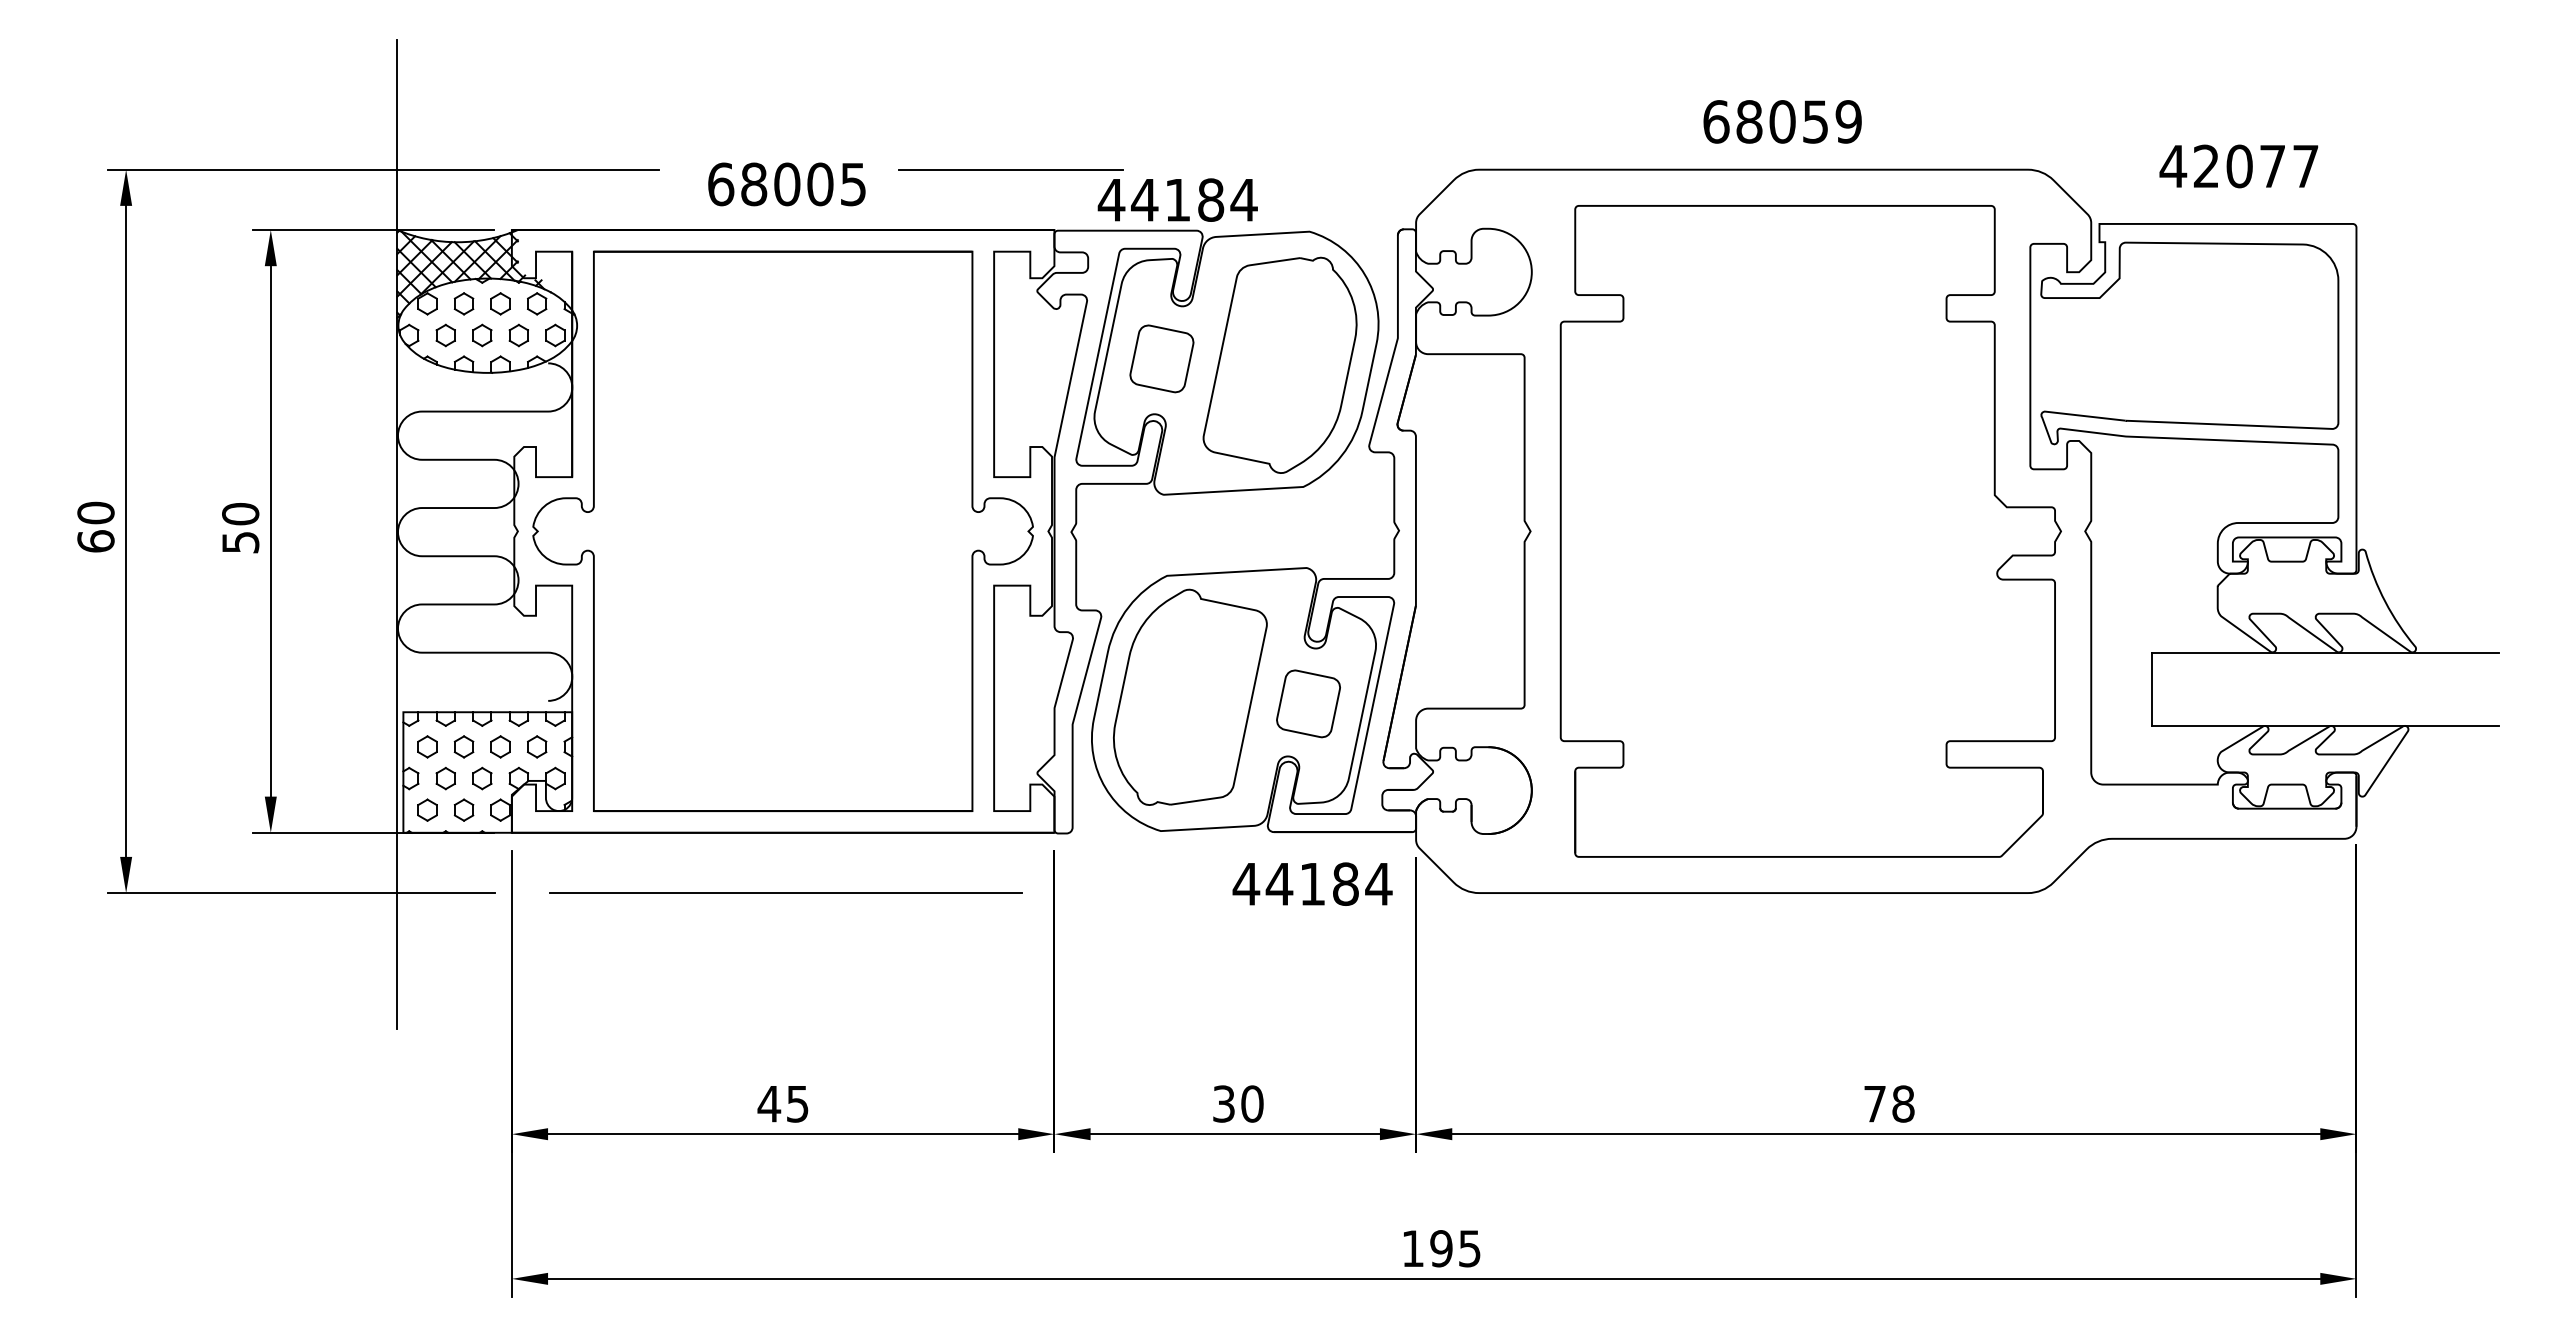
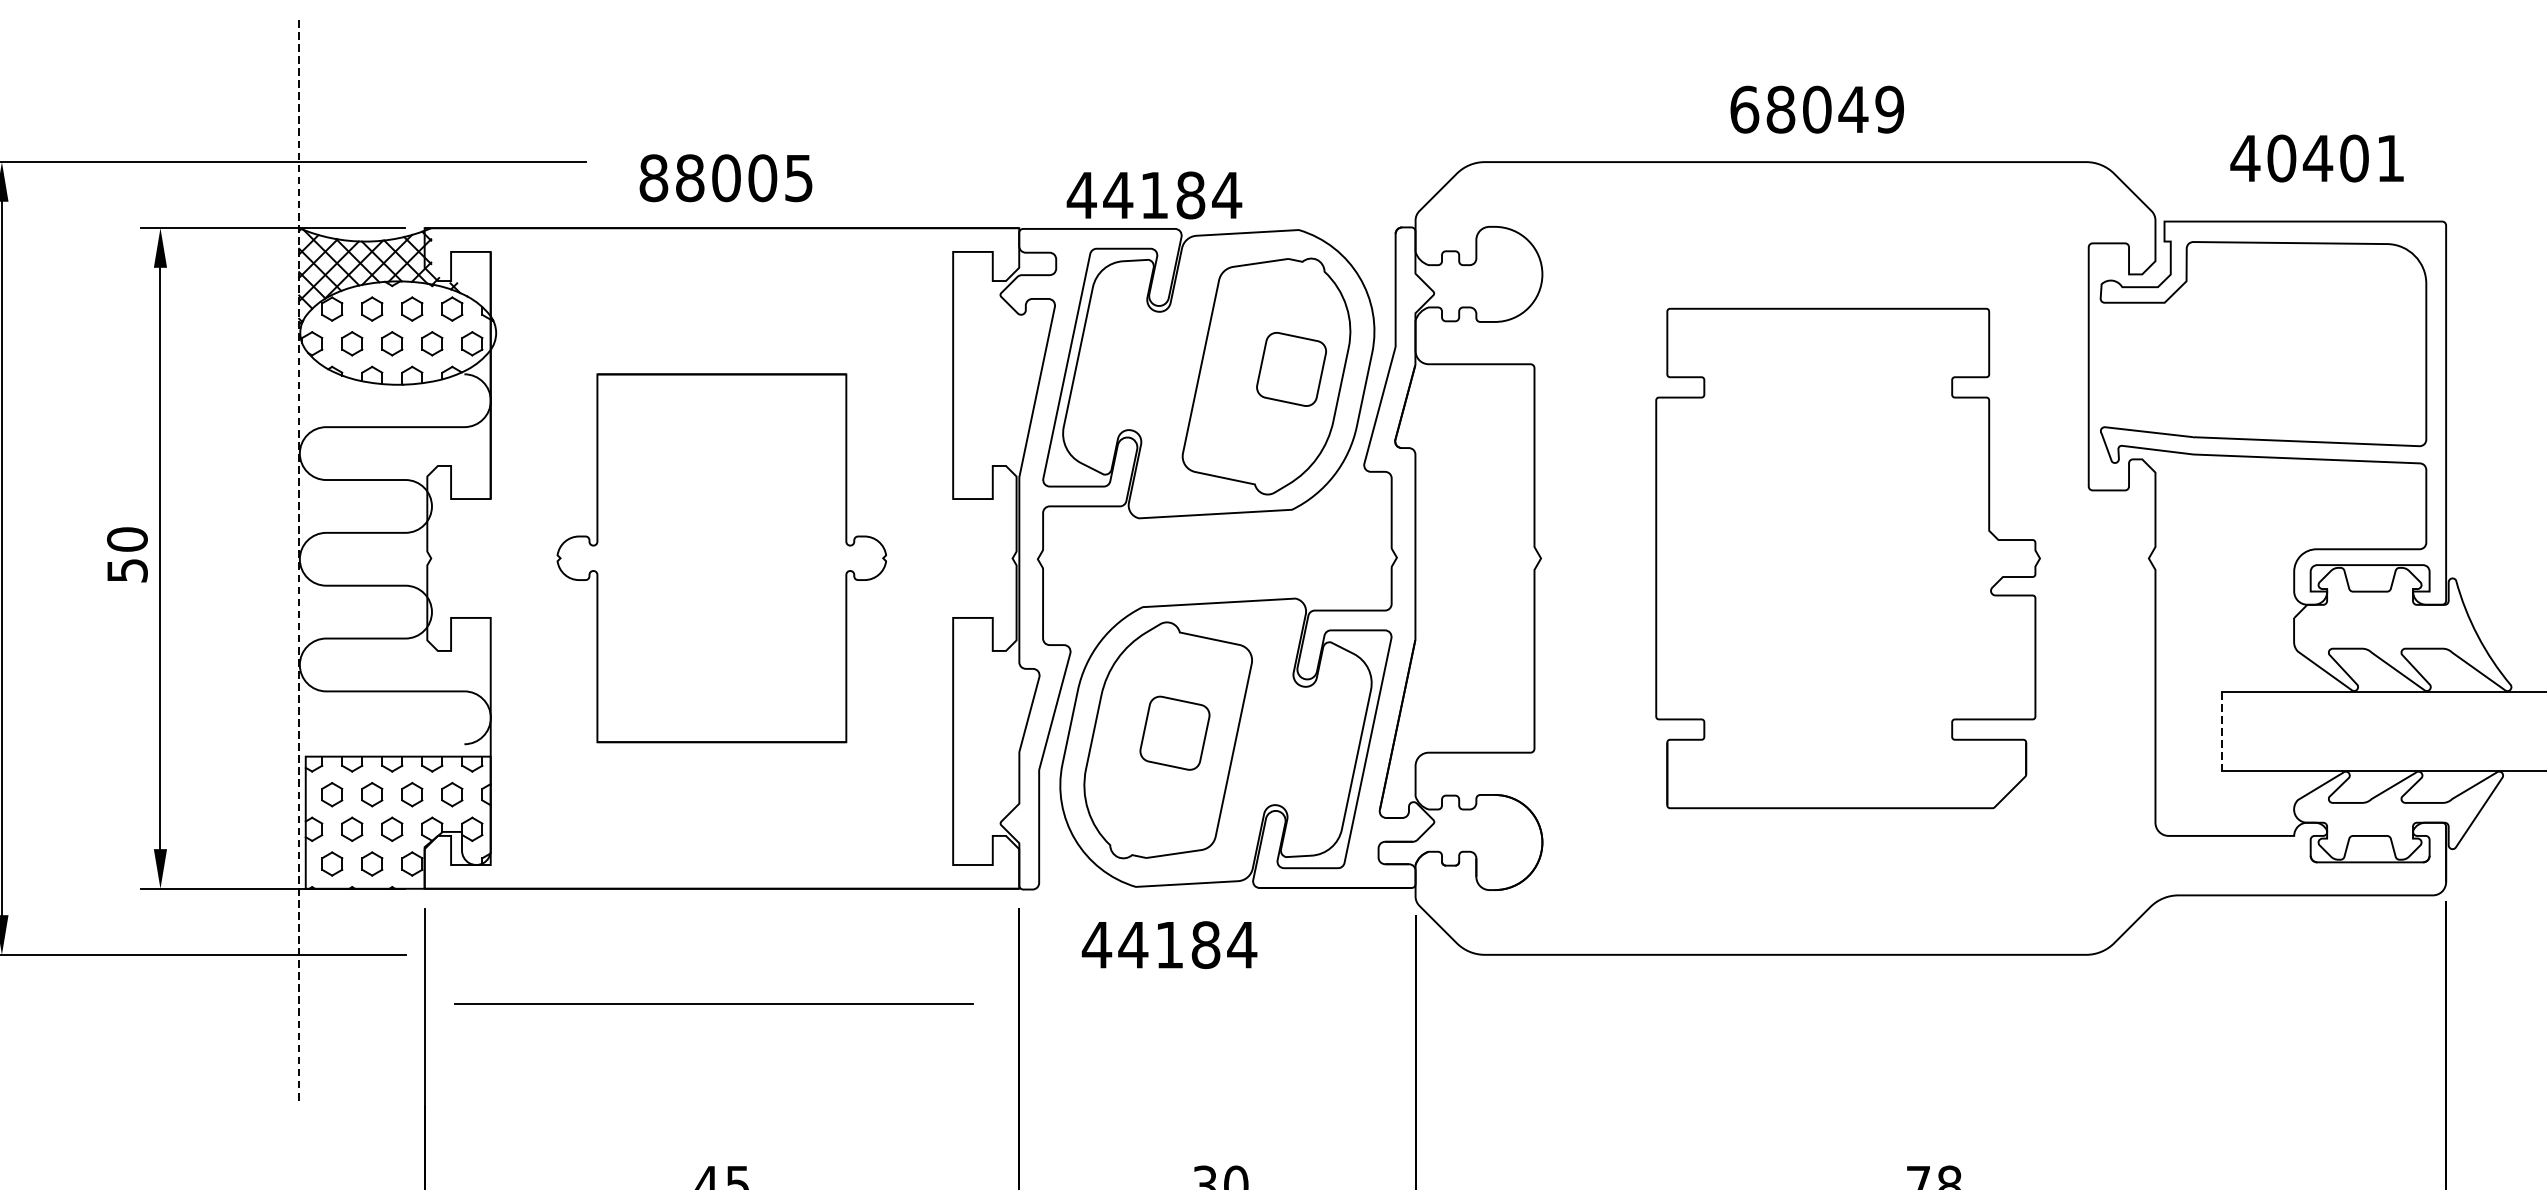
text: (1815, 121) -> (1853, 109), 68059 -> 68049
text: (2255, 166) -> (2335, 158), 42077 -> 40401
line: (1010, 169) -> (971, 161), removed
text: (721, 184) -> (654, 178), 68005 -> 88005
part: (1161, 358) -> (1291, 368), moved
part: (782, 530) -> (721, 557), size x0.6
part: (1810, 531) -> (1847, 558), size x0.7
line: (397, 535) -> (299, 562), solid -> dashed
line: (2151, 689) -> (2221, 731), solid -> dashed
part: (1308, 703) -> (1174, 732), moved
text: (1312, 883) -> (1169, 944), moved
line: (785, 892) -> (713, 1003), moved

